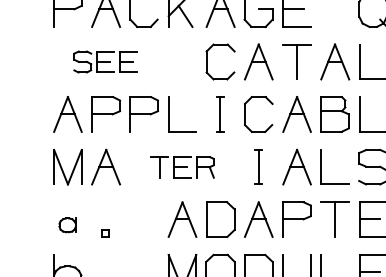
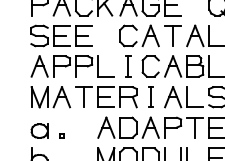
part: (105, 61) -> (61, 35), size x1.67
part: (182, 167) -> (106, 97), size x1.67
part: (67, 224) -> (39, 130), size x1.67

